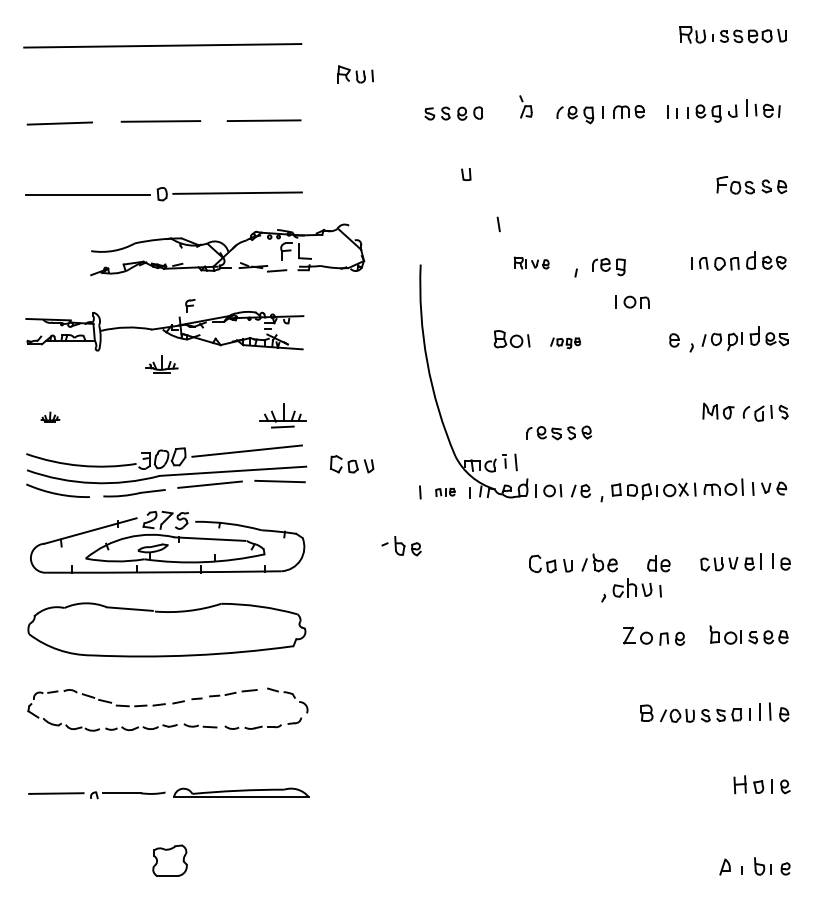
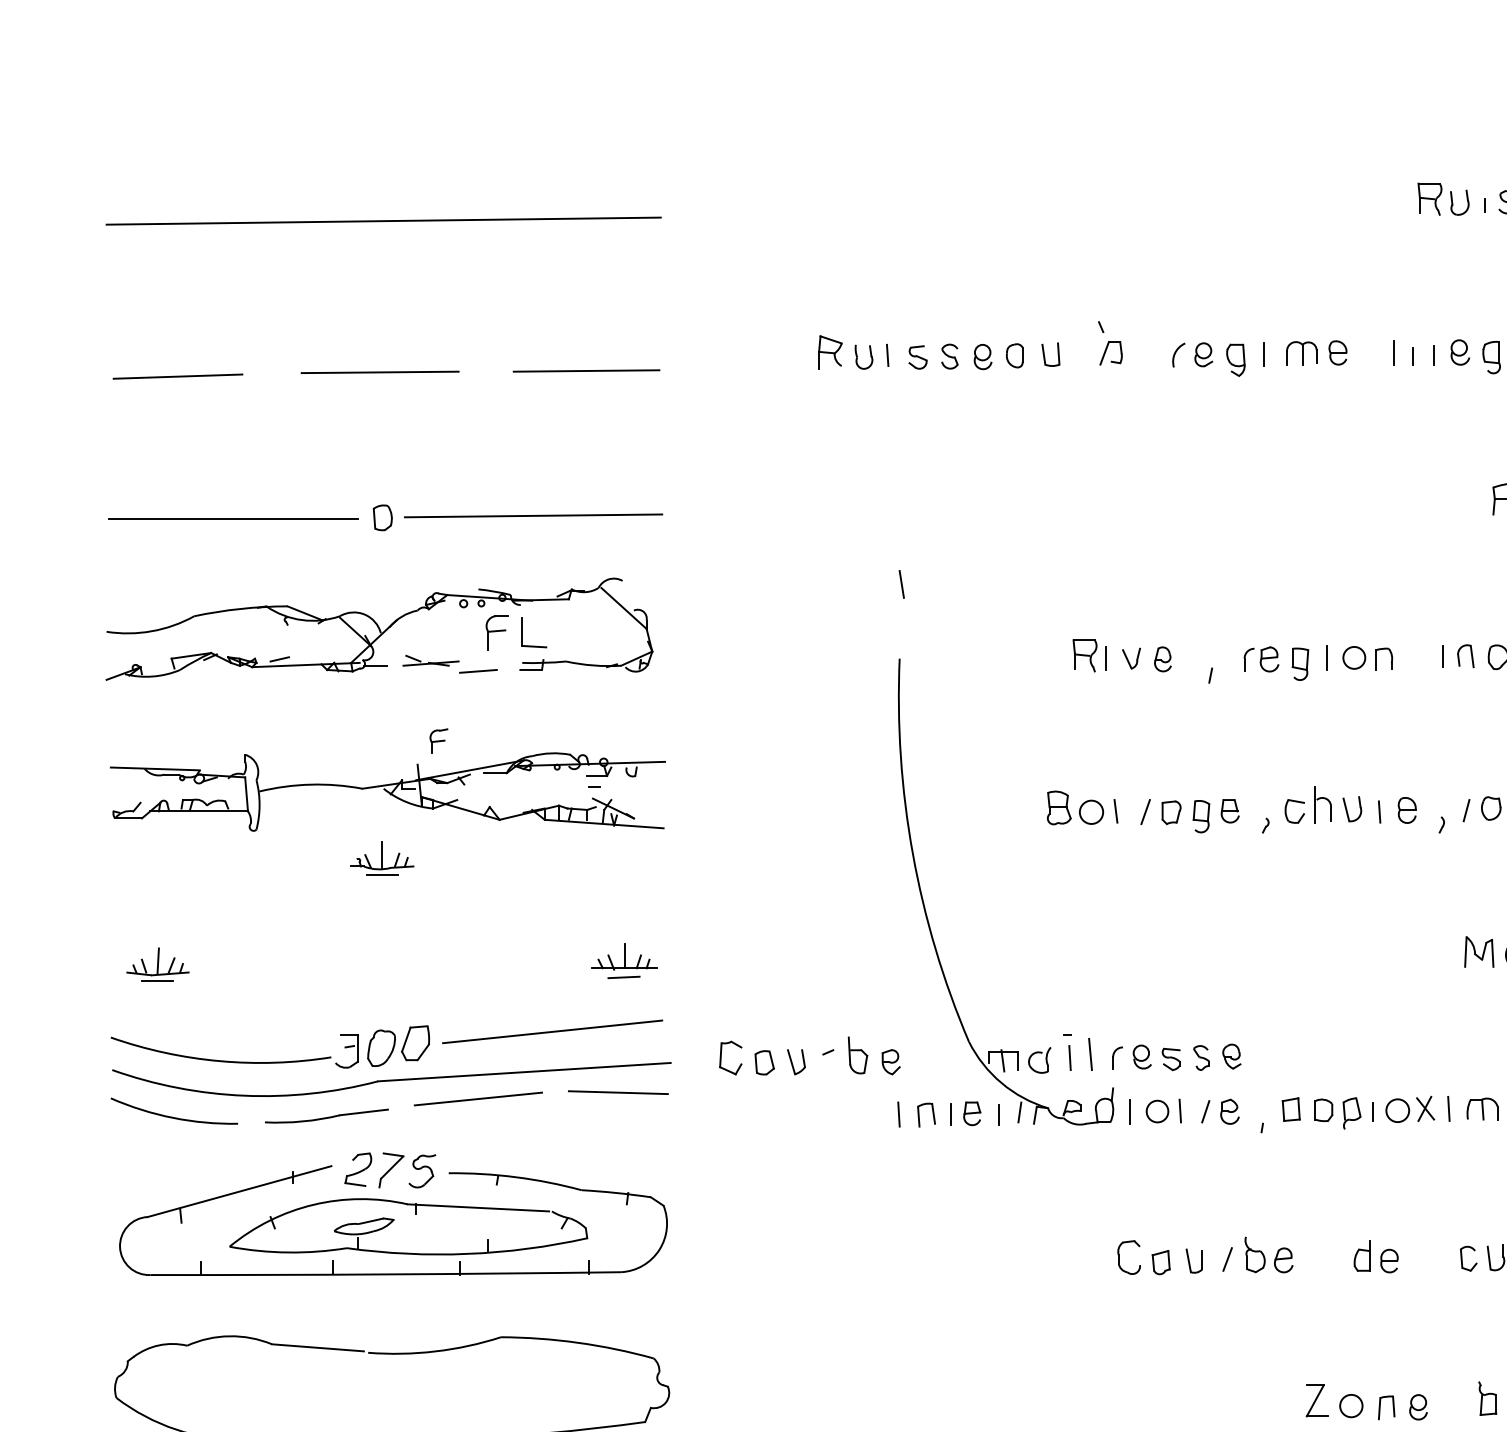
part: (355, 74) -> (853, 352), moved
part: (466, 174) -> (1051, 354), moved
line: (498, 224) -> (901, 584), moved
part: (227, 249) -> (379, 628), moved
part: (531, 262) -> (1121, 654), size x1.43
part: (632, 301) -> (1359, 656), moved
part: (565, 343) -> (1189, 816), size x1.67
part: (282, 415) -> (623, 960), size x0.71
part: (50, 417) -> (159, 964), size x1.67
part: (559, 432) -> (1177, 1056), moved
part: (504, 461) -> (1067, 1052), size x1.43
part: (445, 492) -> (949, 1114), size x1.67
part: (401, 546) -> (861, 1056), moved
part: (631, 590) -> (1321, 810), moved

